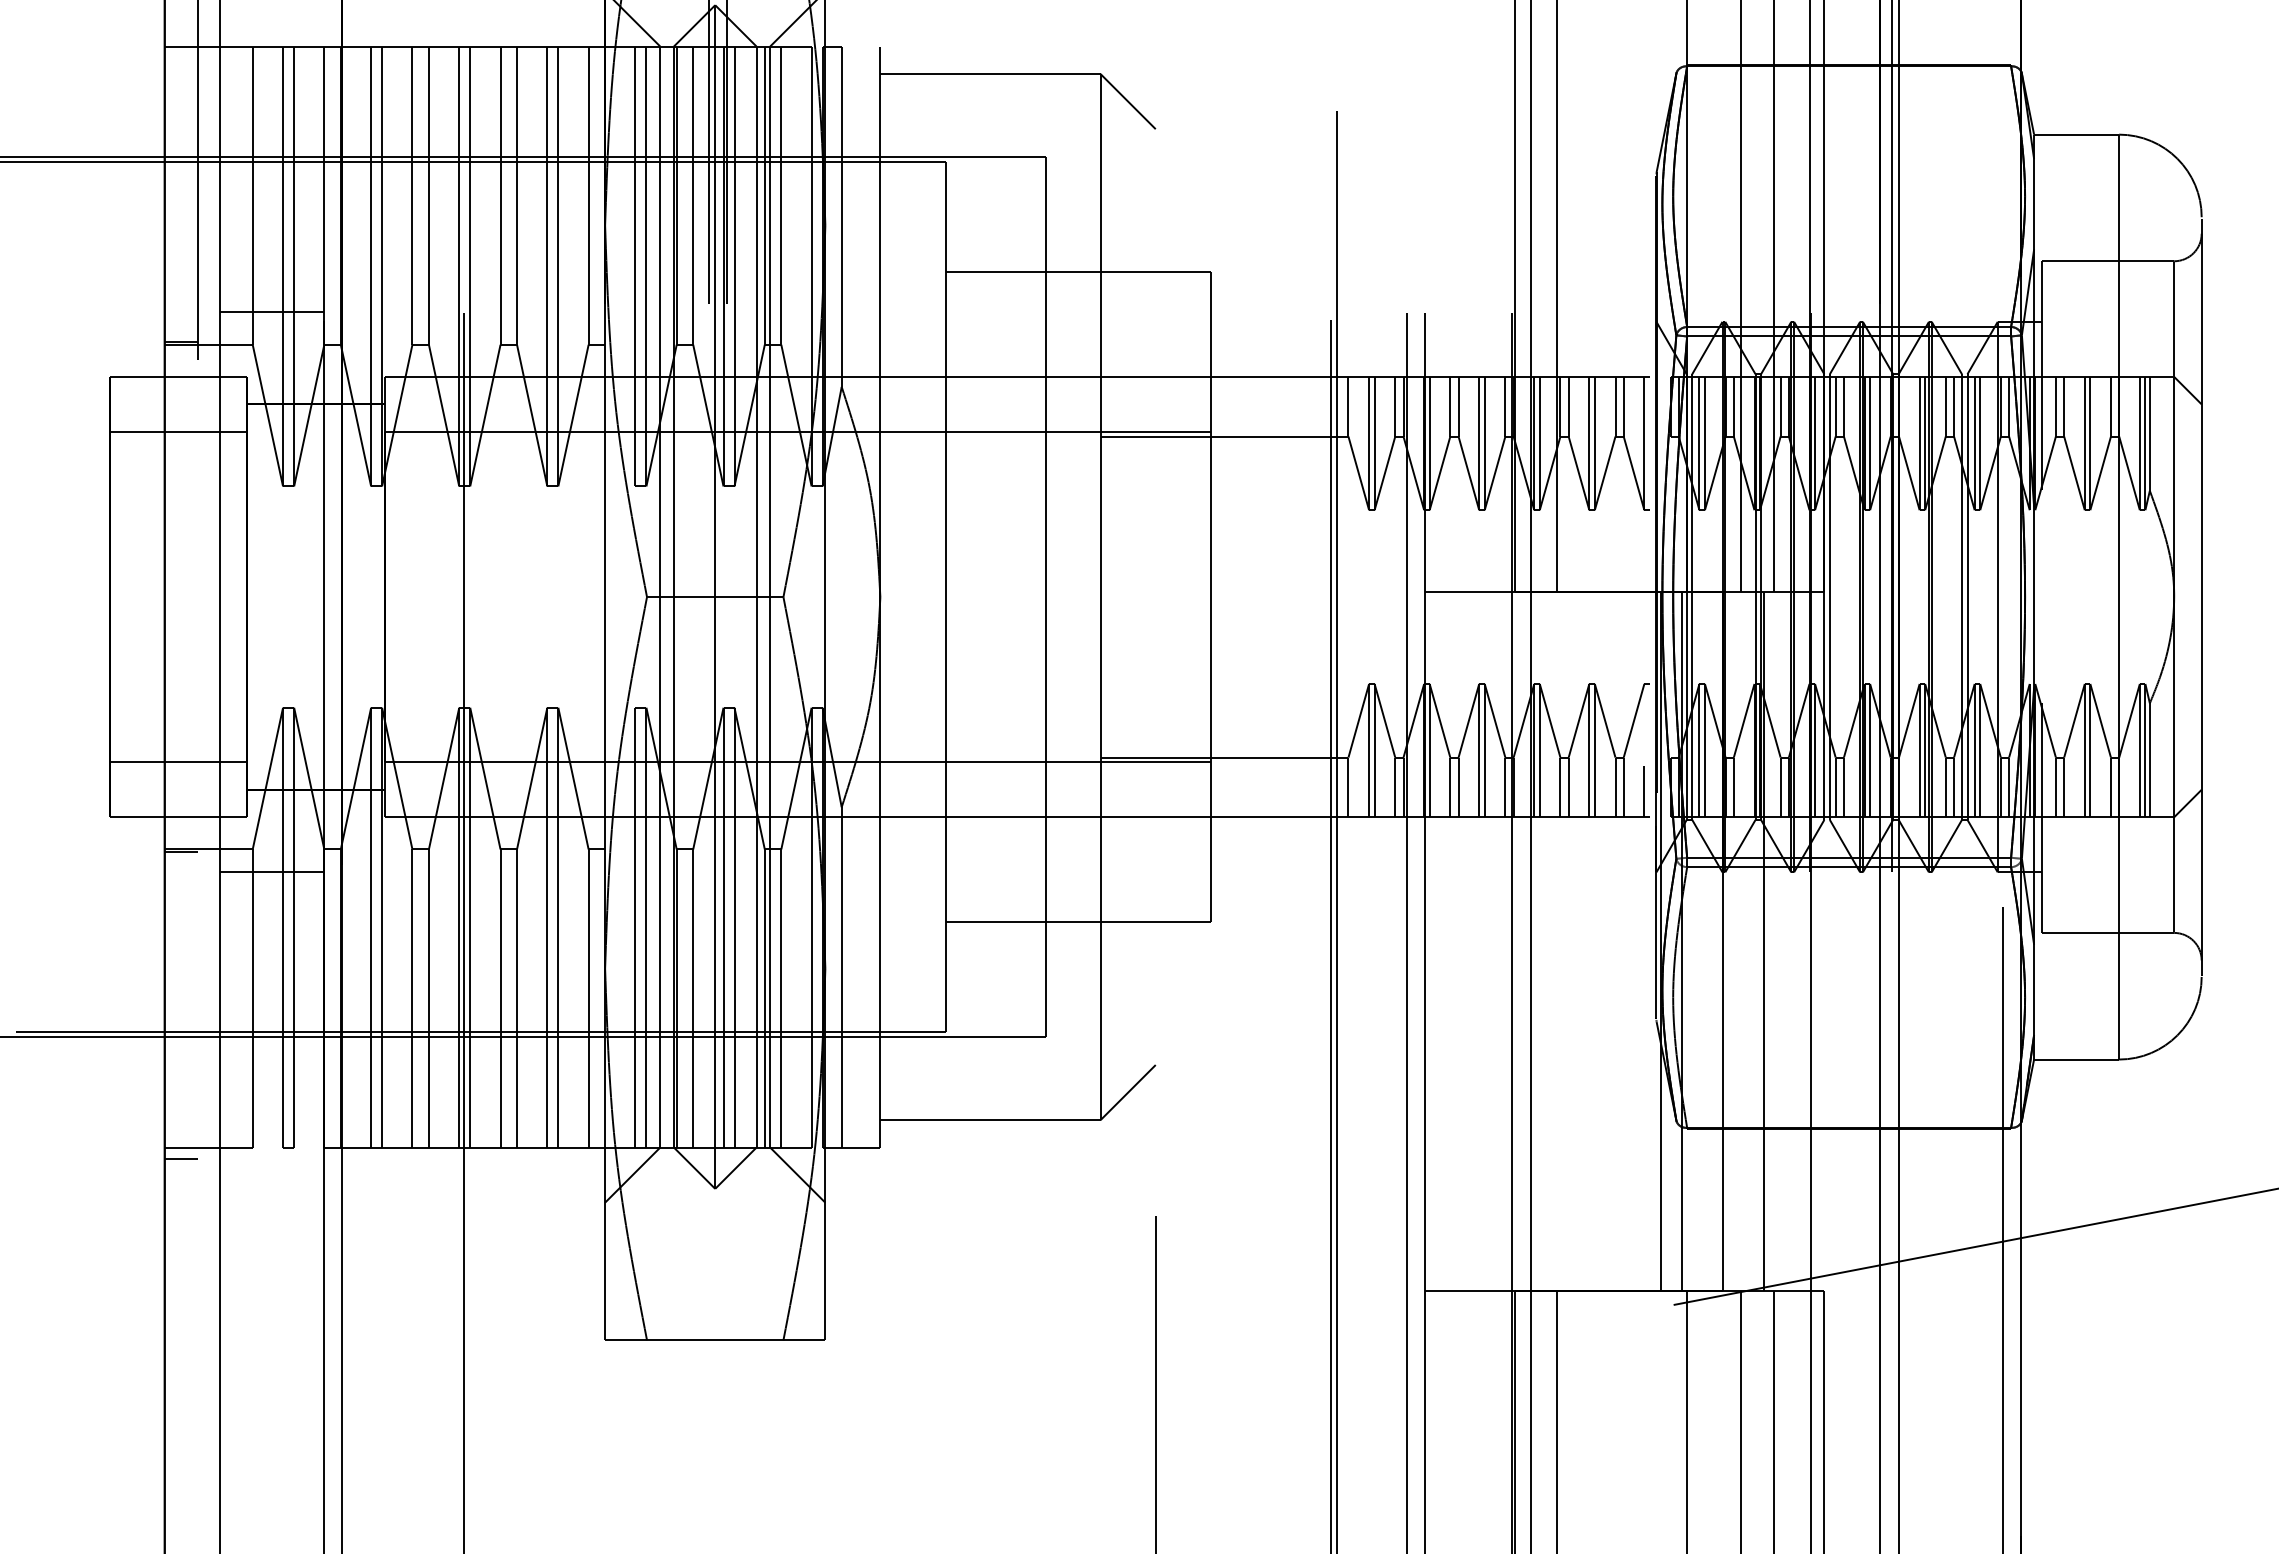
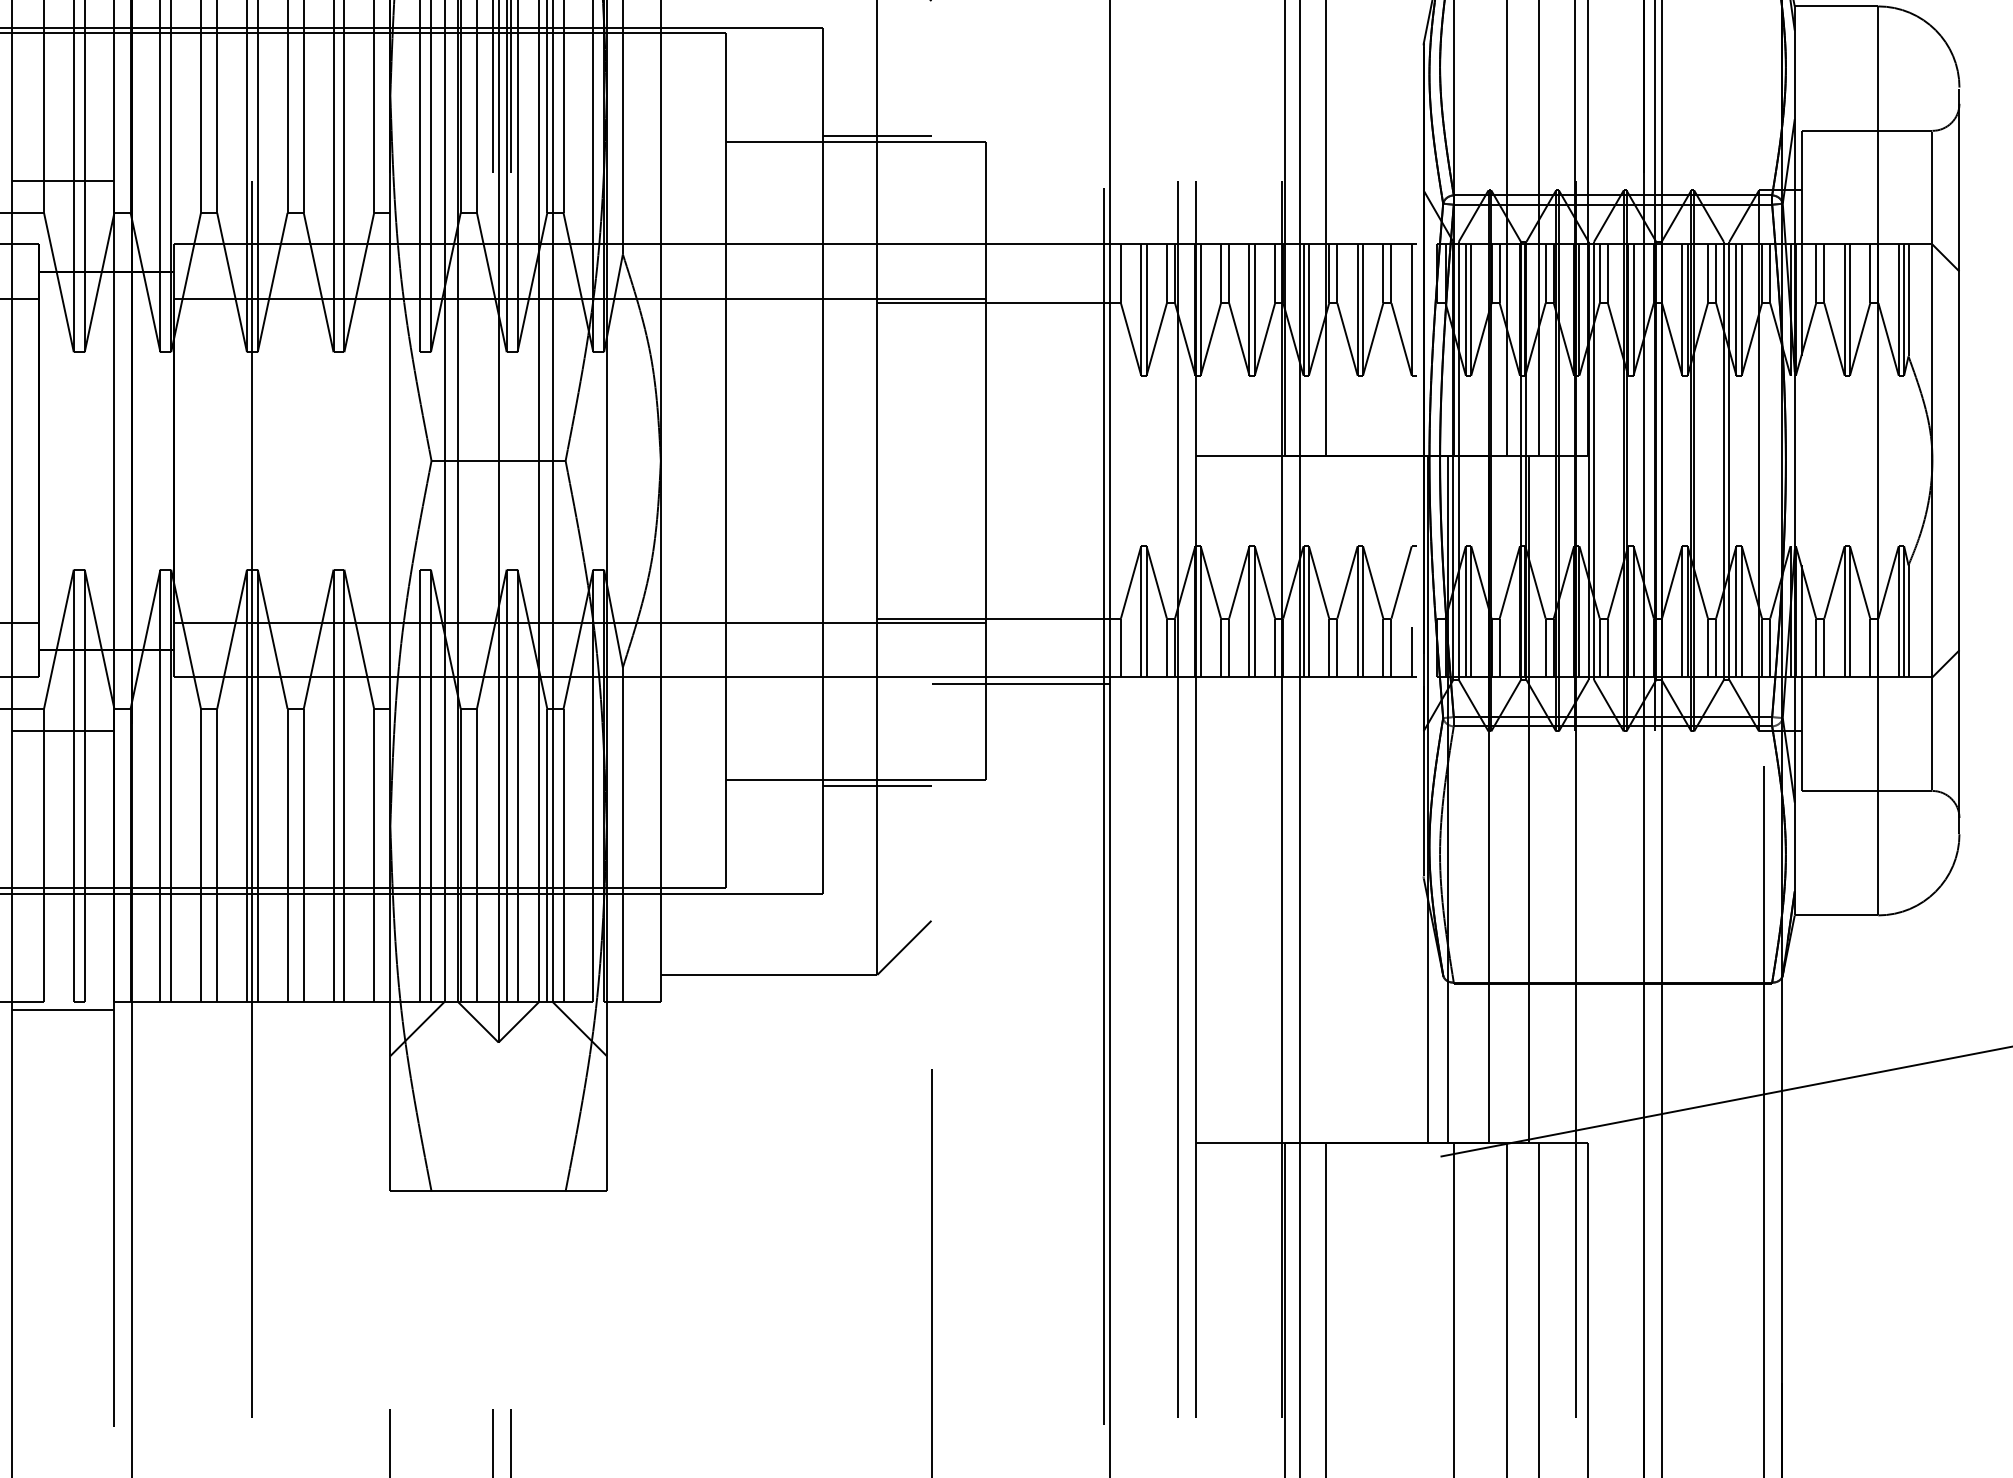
line: (1100, 266) -> (877, 136), added
line: (1246, 823) -> (1020, 683), added
line: (1100, 927) -> (877, 785), added
line: (271, 1155) -> (62, 1009), added

